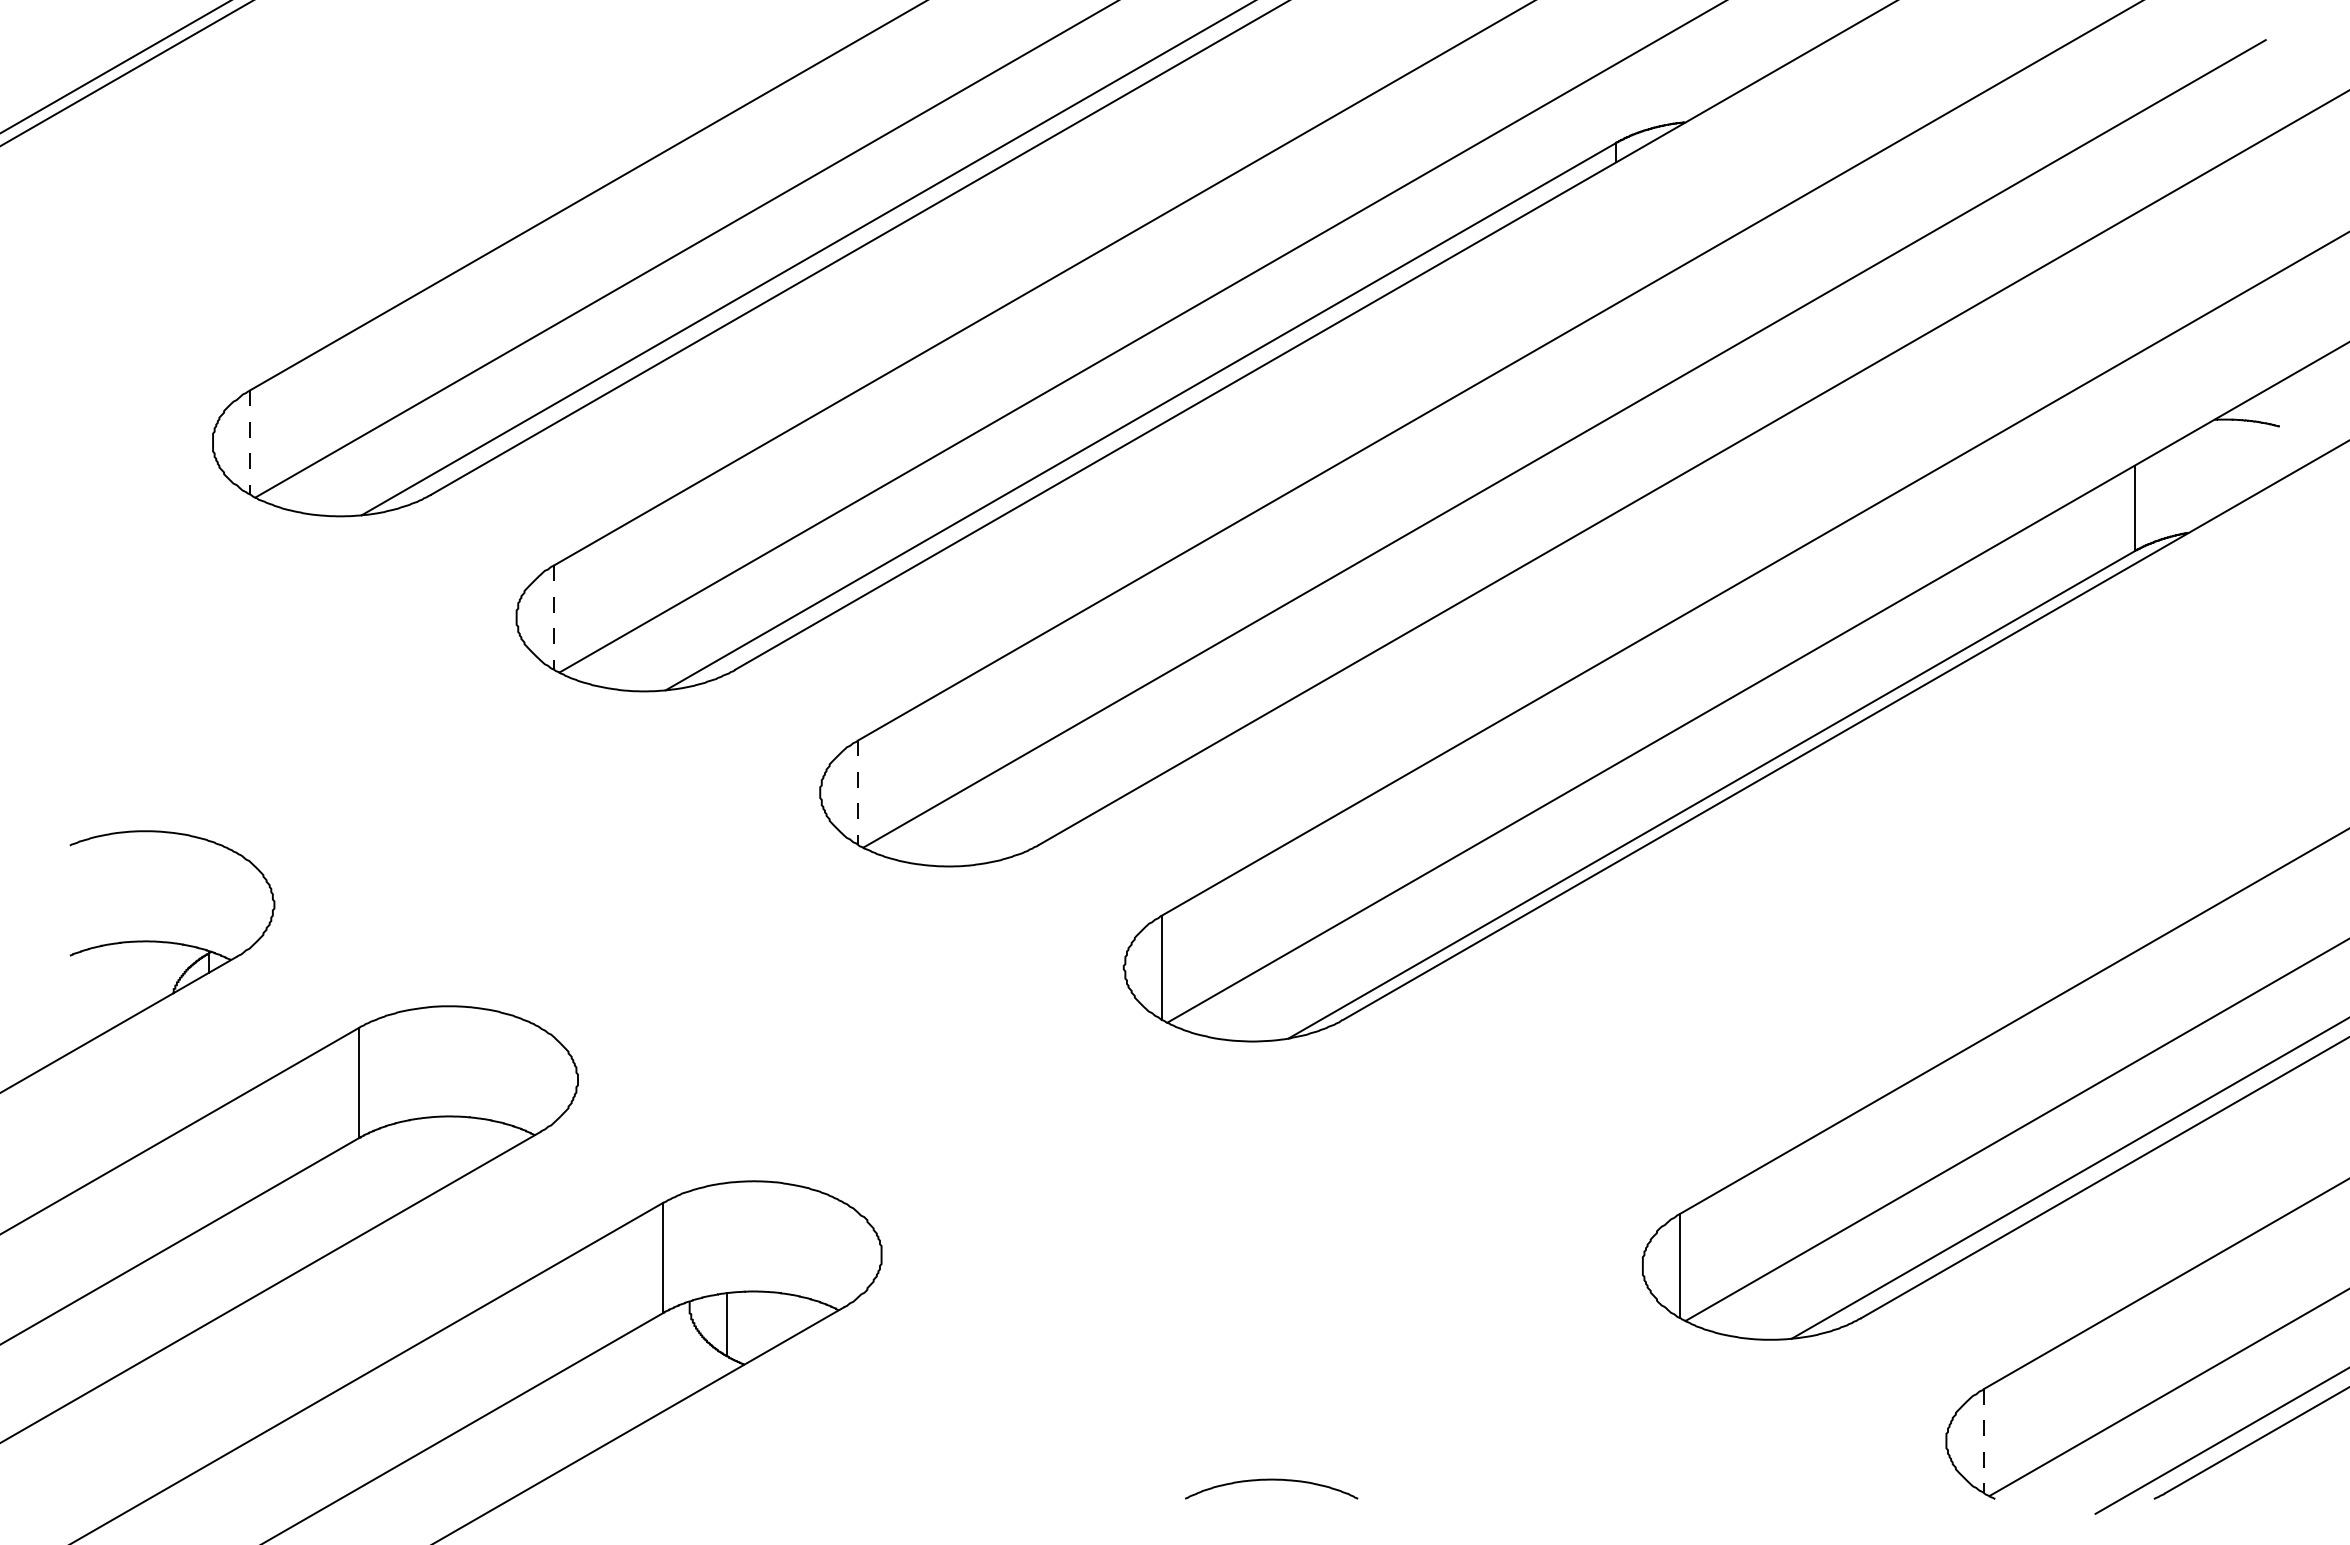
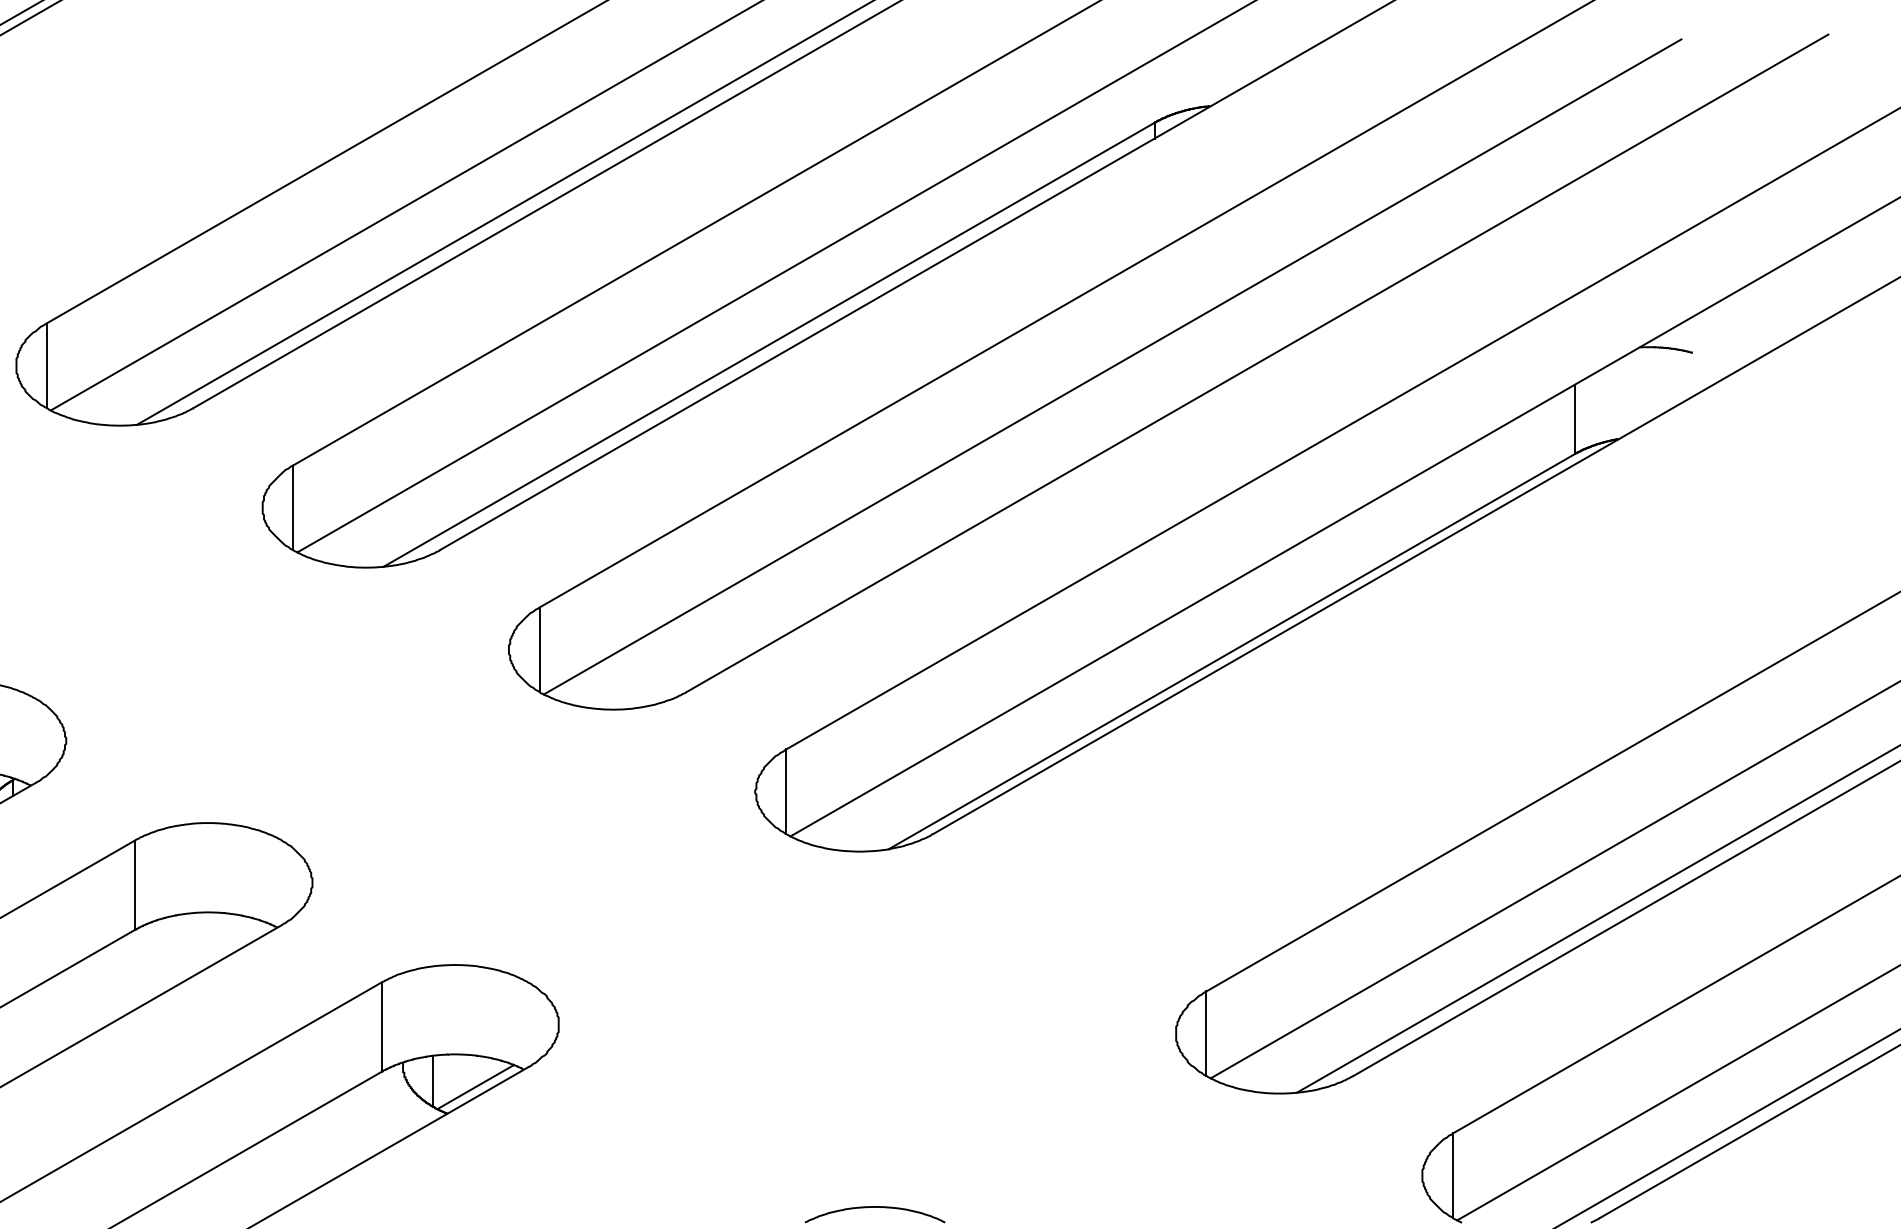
line: (250, 443) -> (46, 366), dashed -> solid
line: (554, 618) -> (293, 508), dashed -> solid
line: (858, 793) -> (539, 650), dashed -> solid
line: (779, 1331) -> (475, 1086), added
line: (1984, 1441) -> (1453, 1176), dashed -> solid

